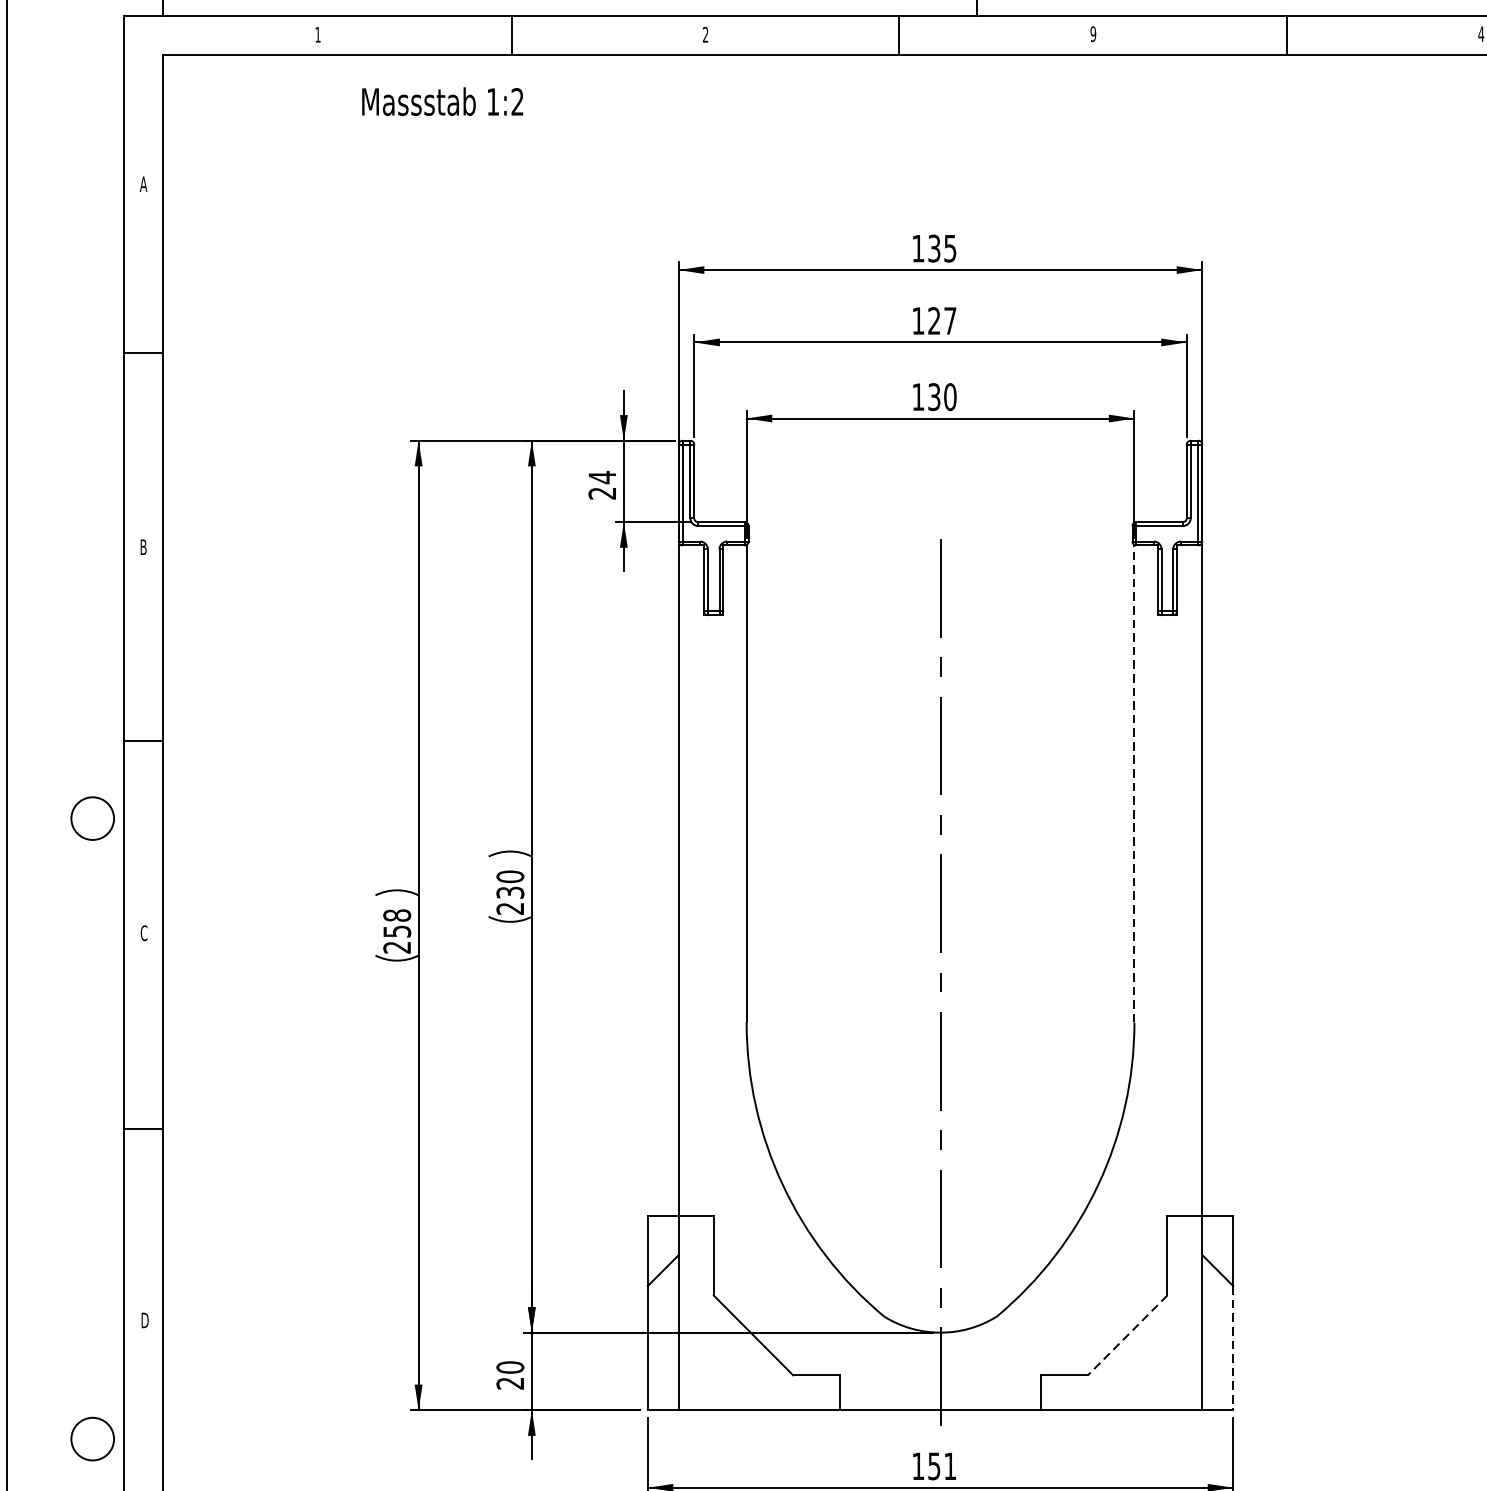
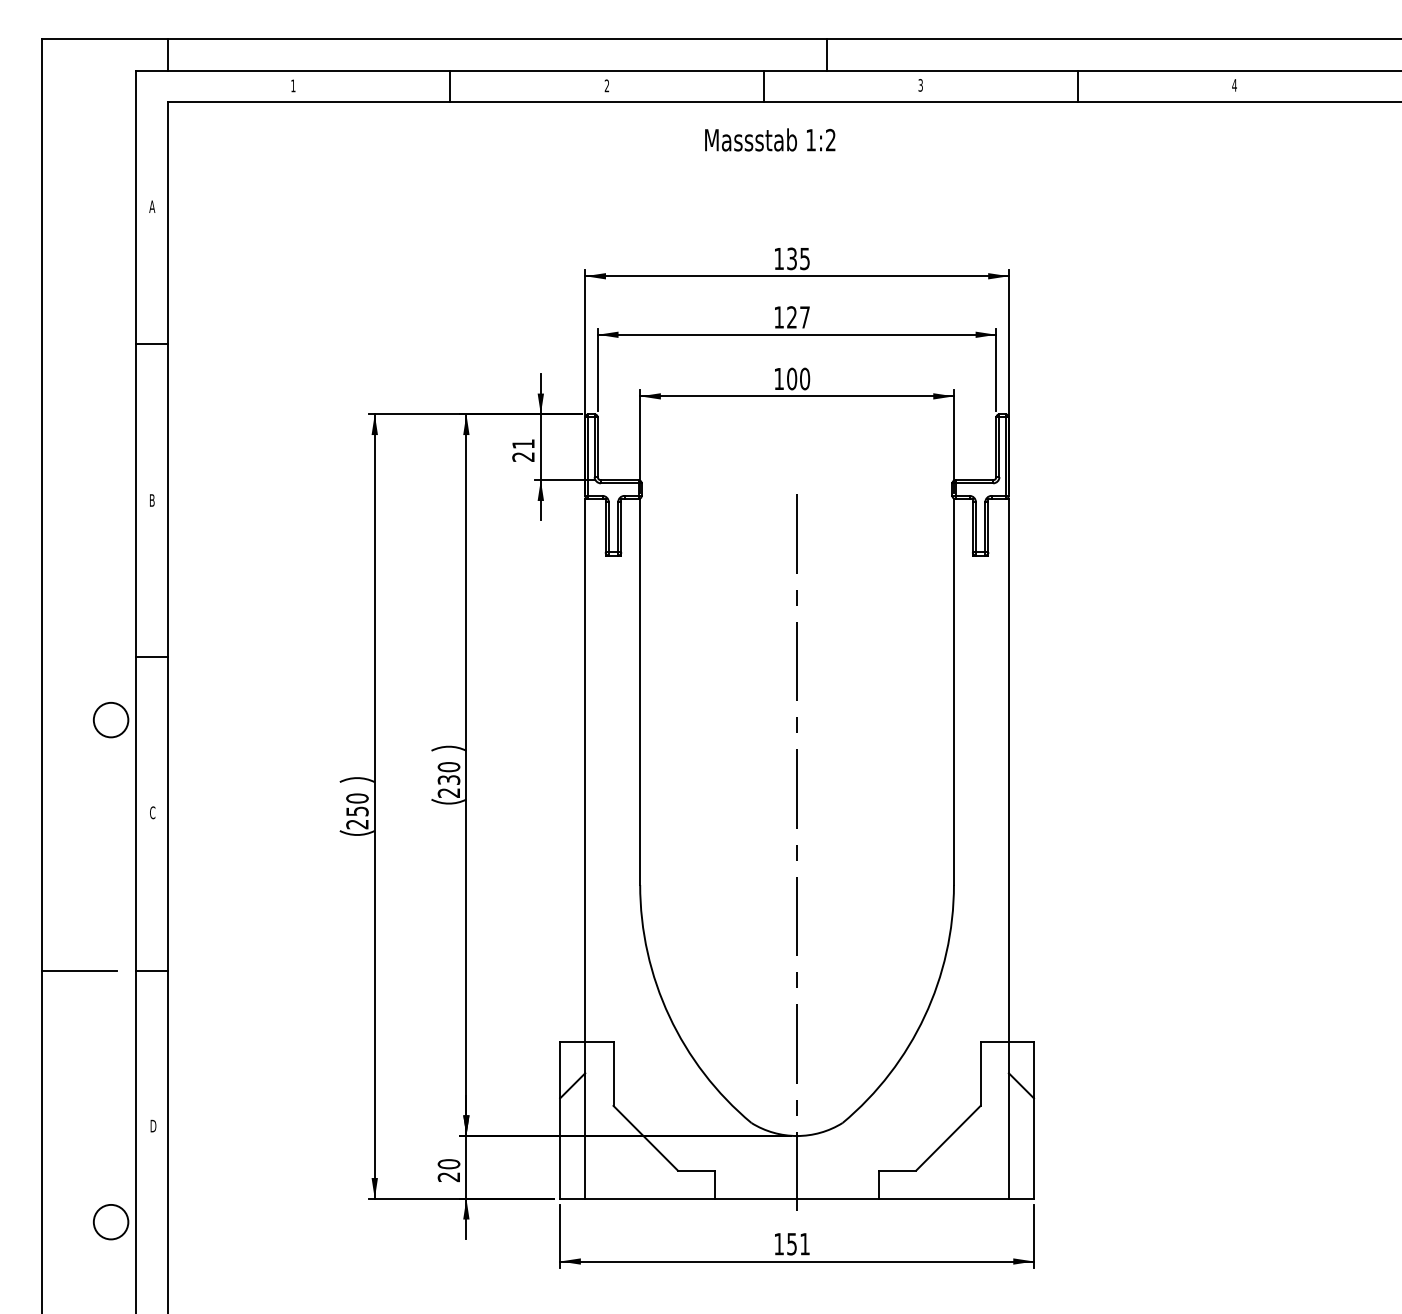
text: (1093, 34) -> (920, 85), 9 -> 3
text: (443, 101) -> (770, 139), moved
text: (934, 396) -> (792, 378), 130 -> 100
text: (602, 476) -> (523, 443), 24 -> 21
line: (1133, 784) -> (953, 692), dashed -> solid
text: (397, 915) -> (357, 798), 258 -> 250
line: (53, 1129) -> (79, 971), added
line: (1127, 1335) -> (948, 1138), dashed -> solid
line: (1232, 1349) -> (1033, 1149), dashed -> solid

